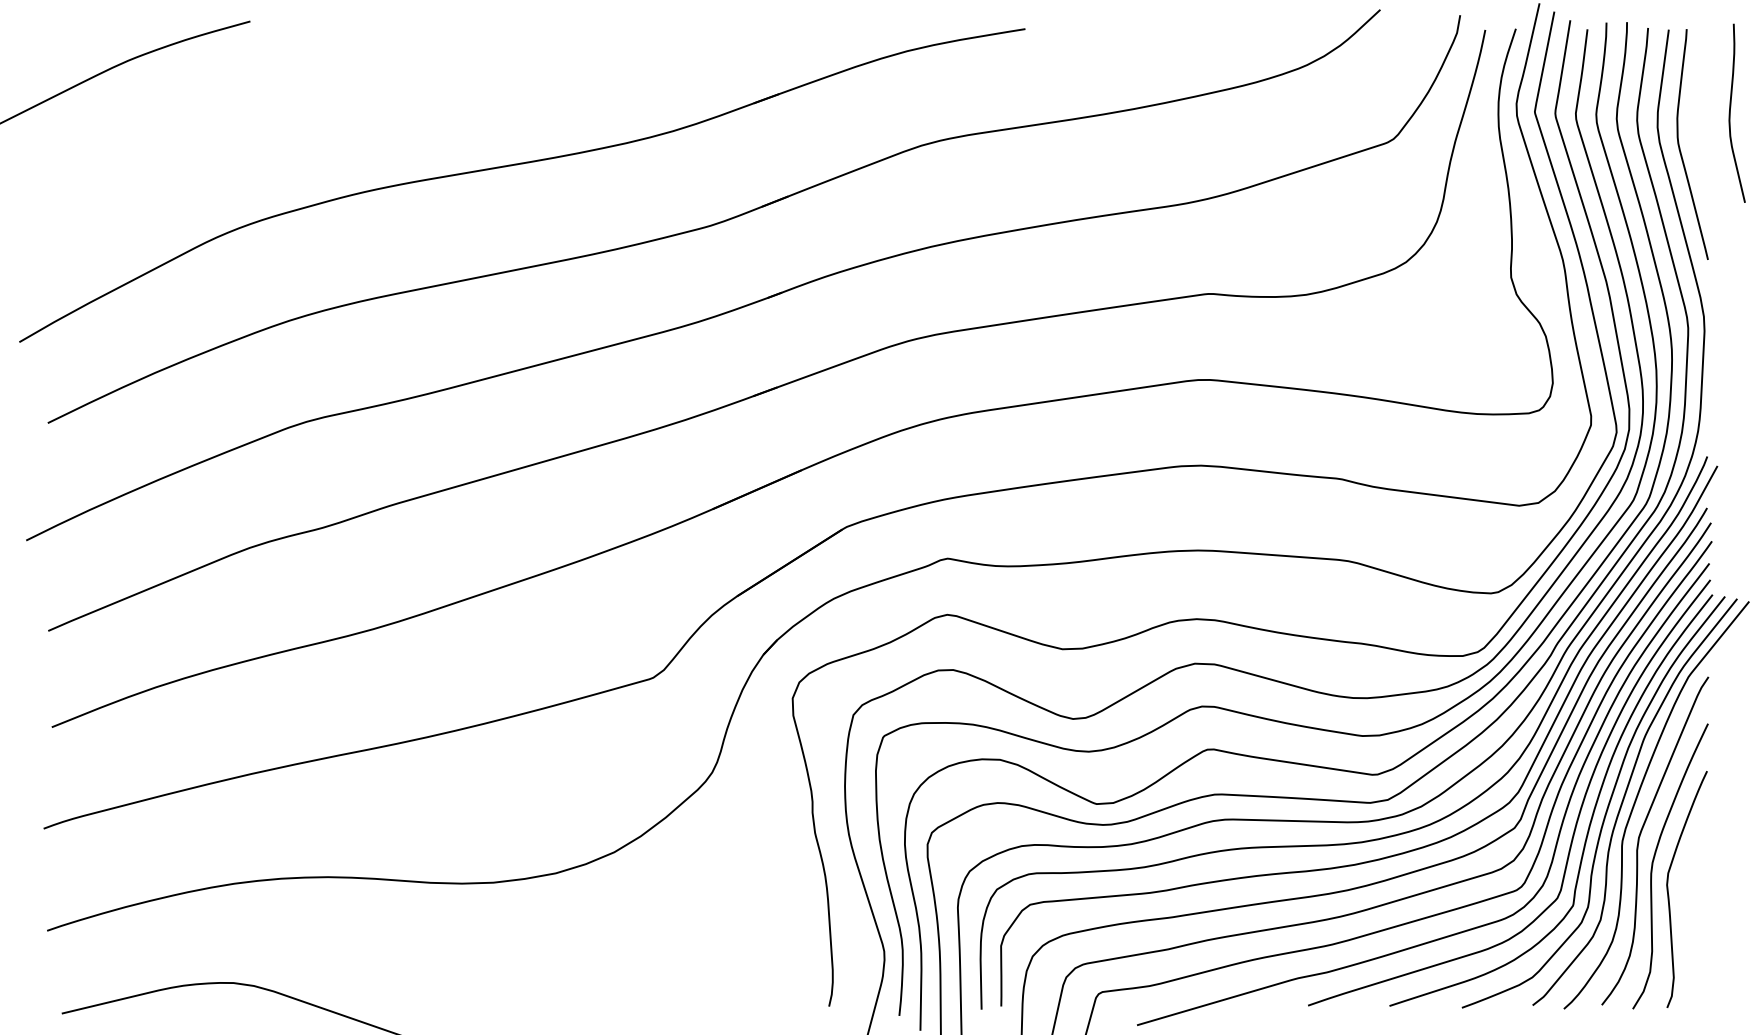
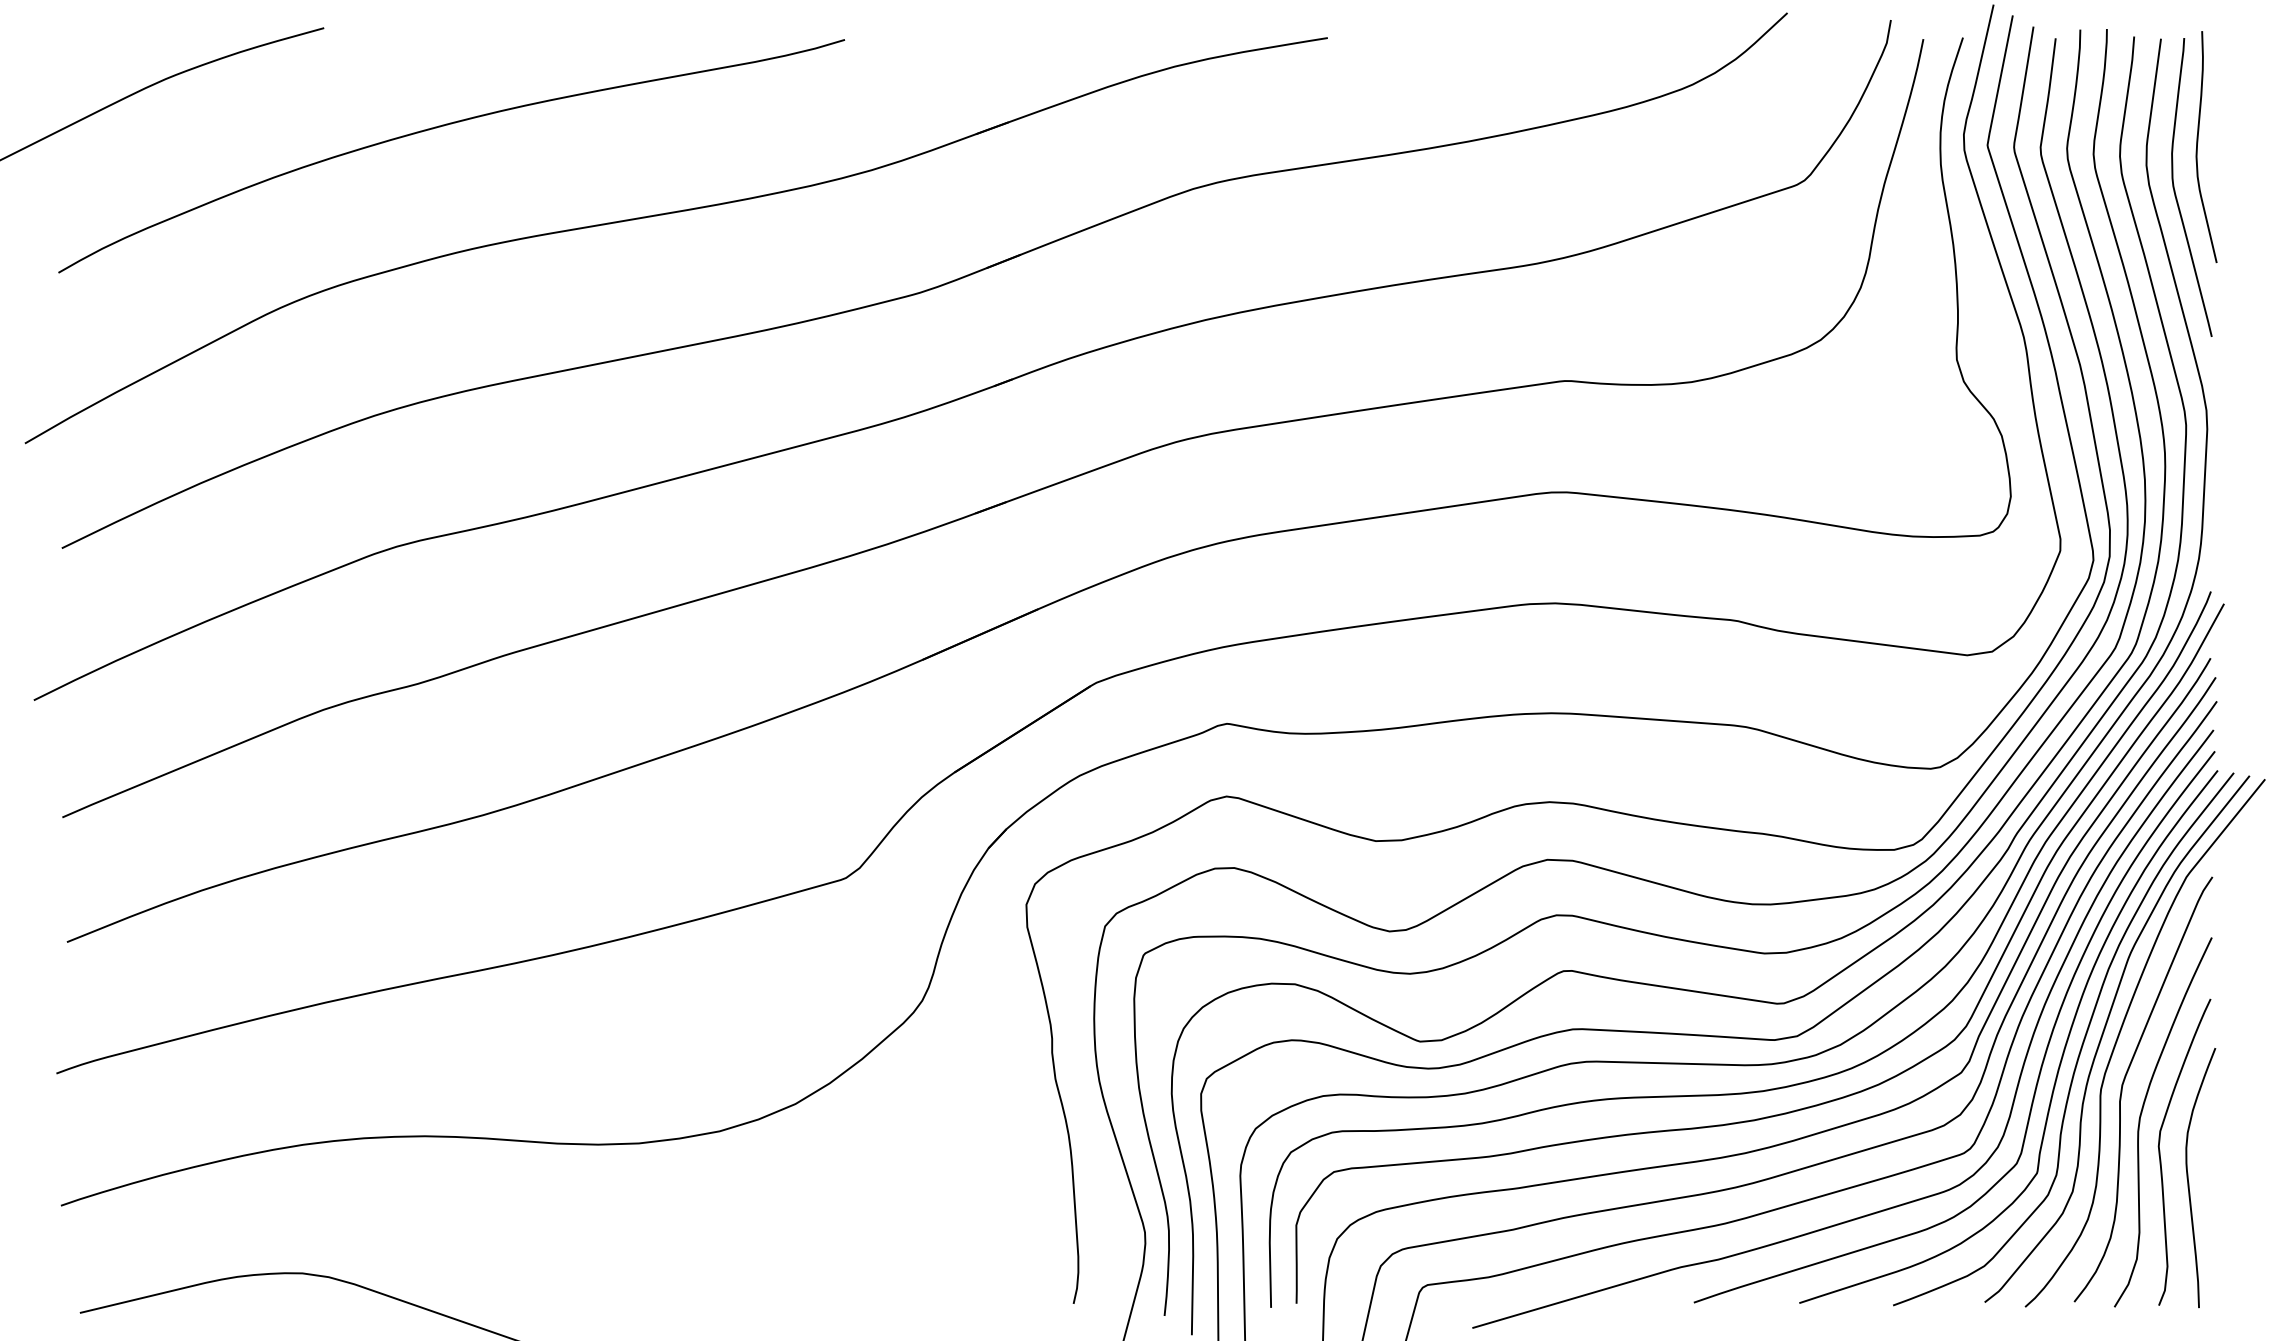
curve: (343, 97) -> (444, 126), added
curve: (1730, 113) -> (2197, 147), moved
curve: (1690, 912) -> (2189, 1182), added

